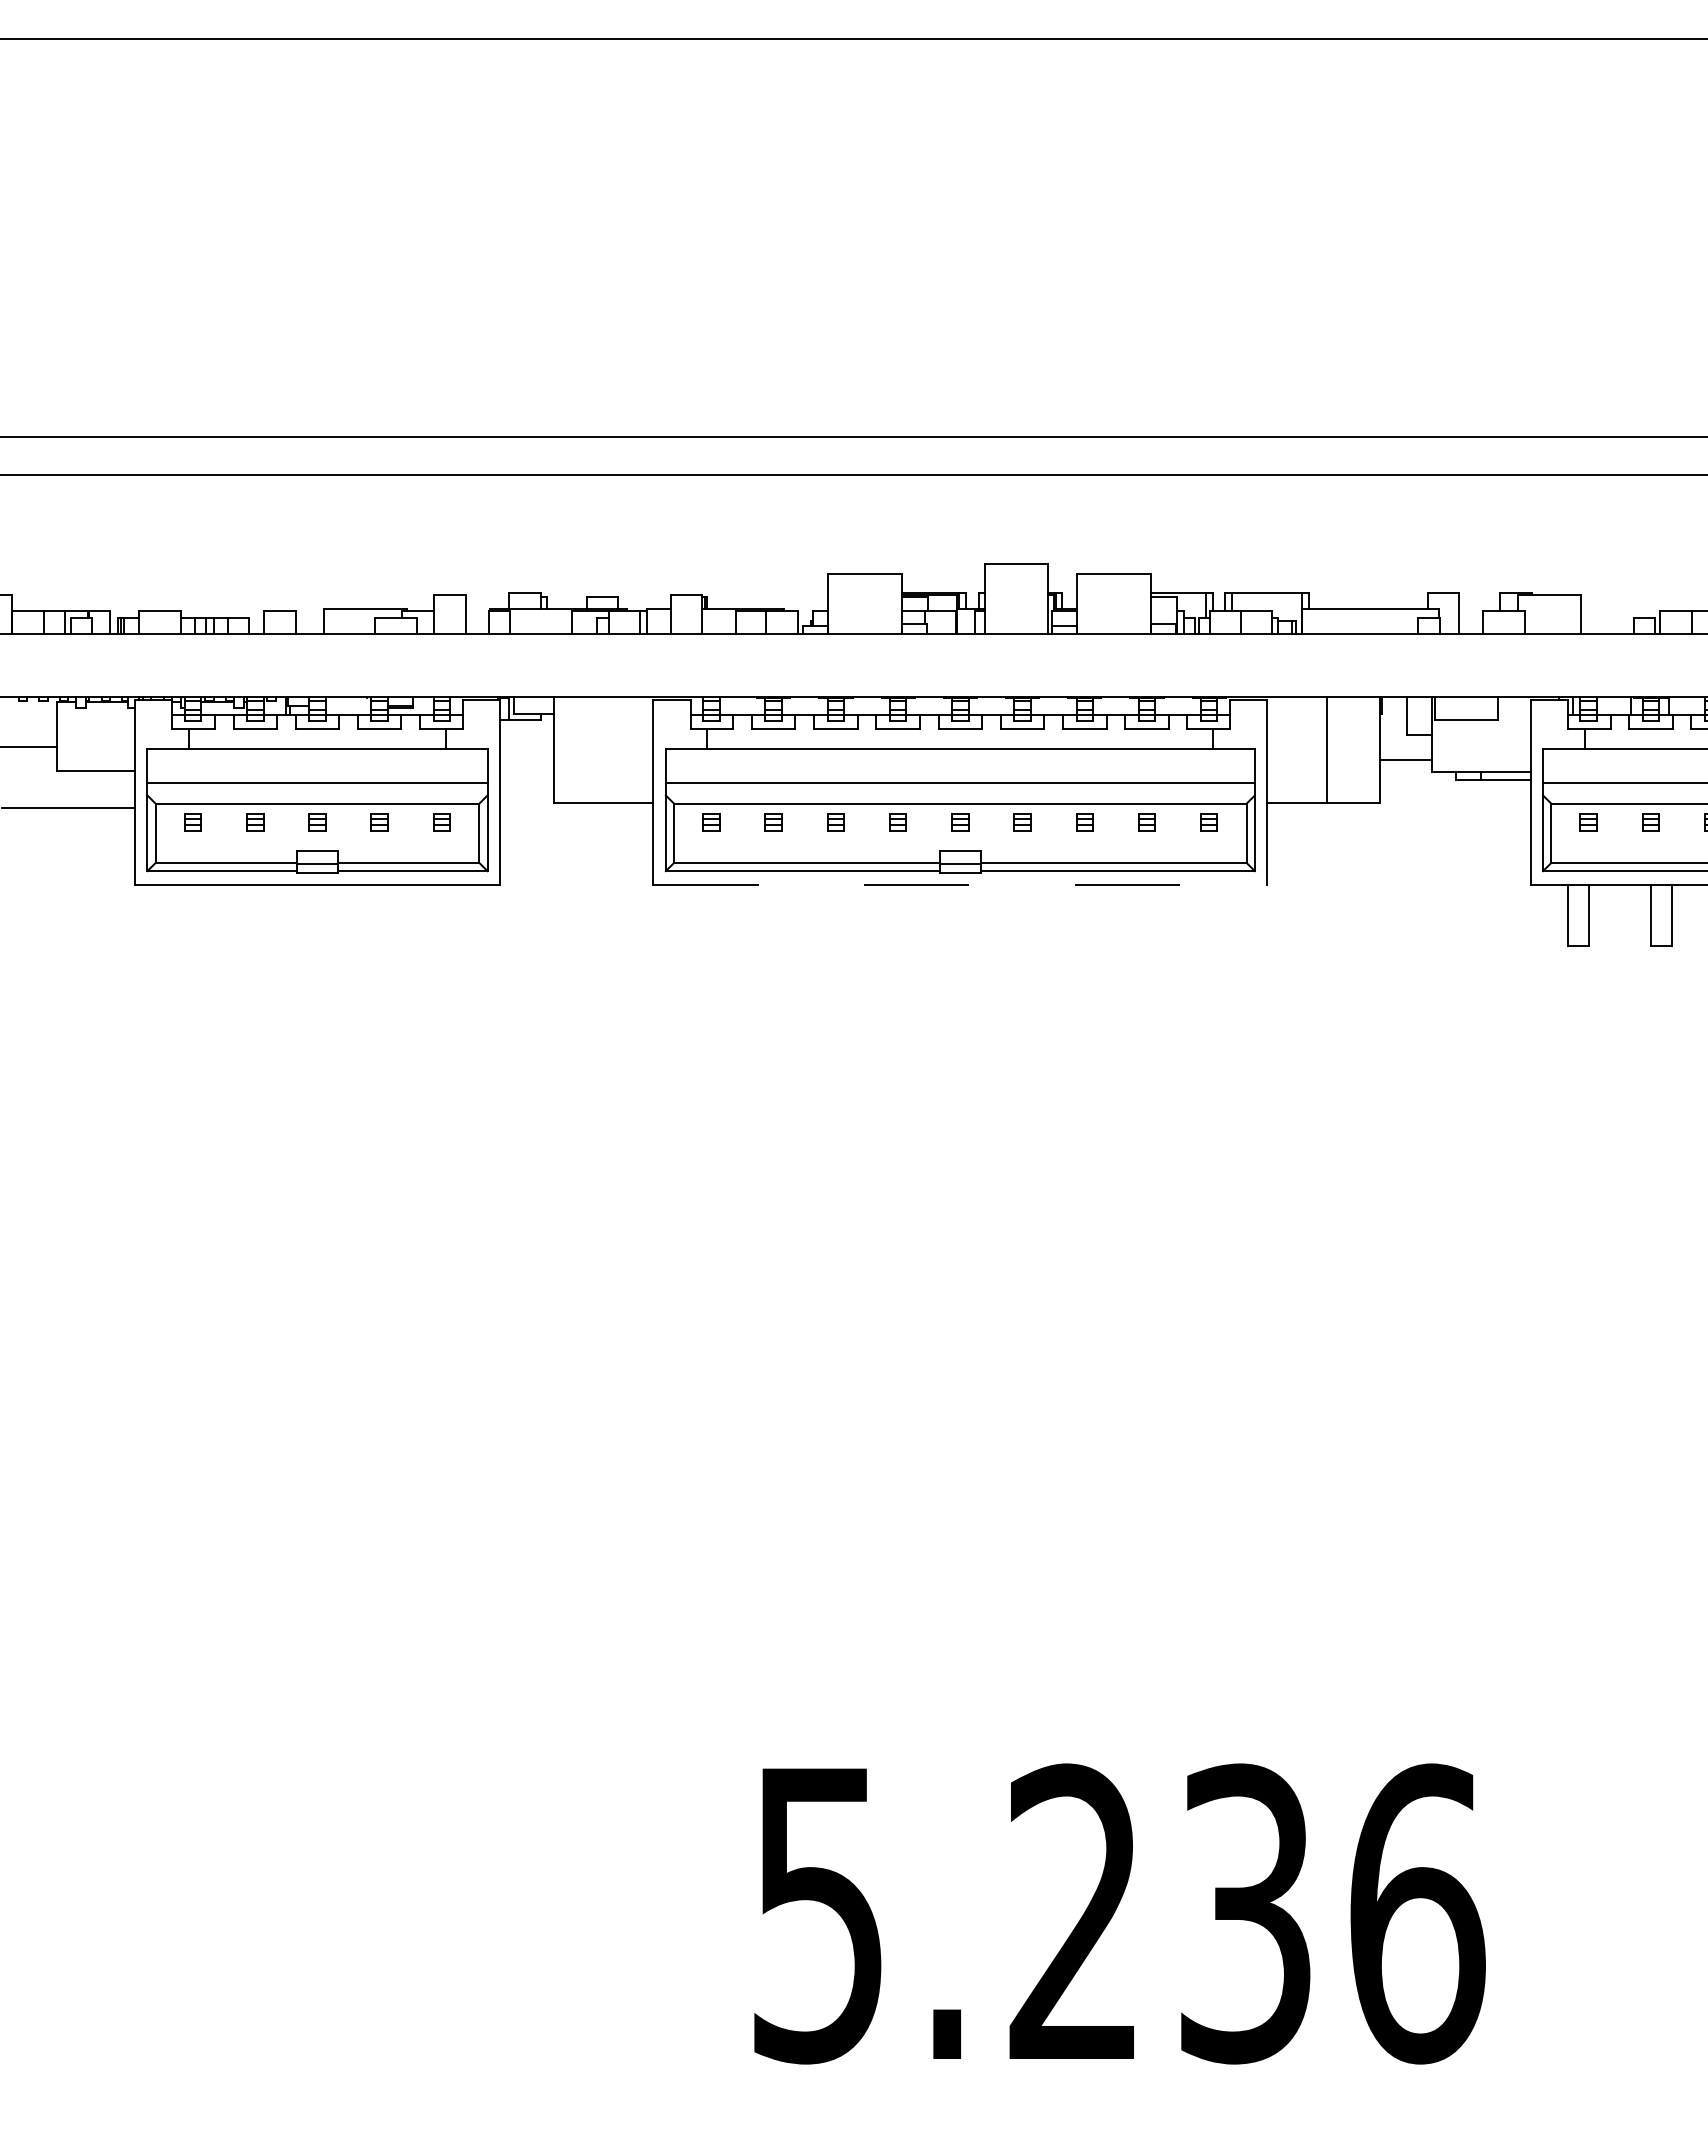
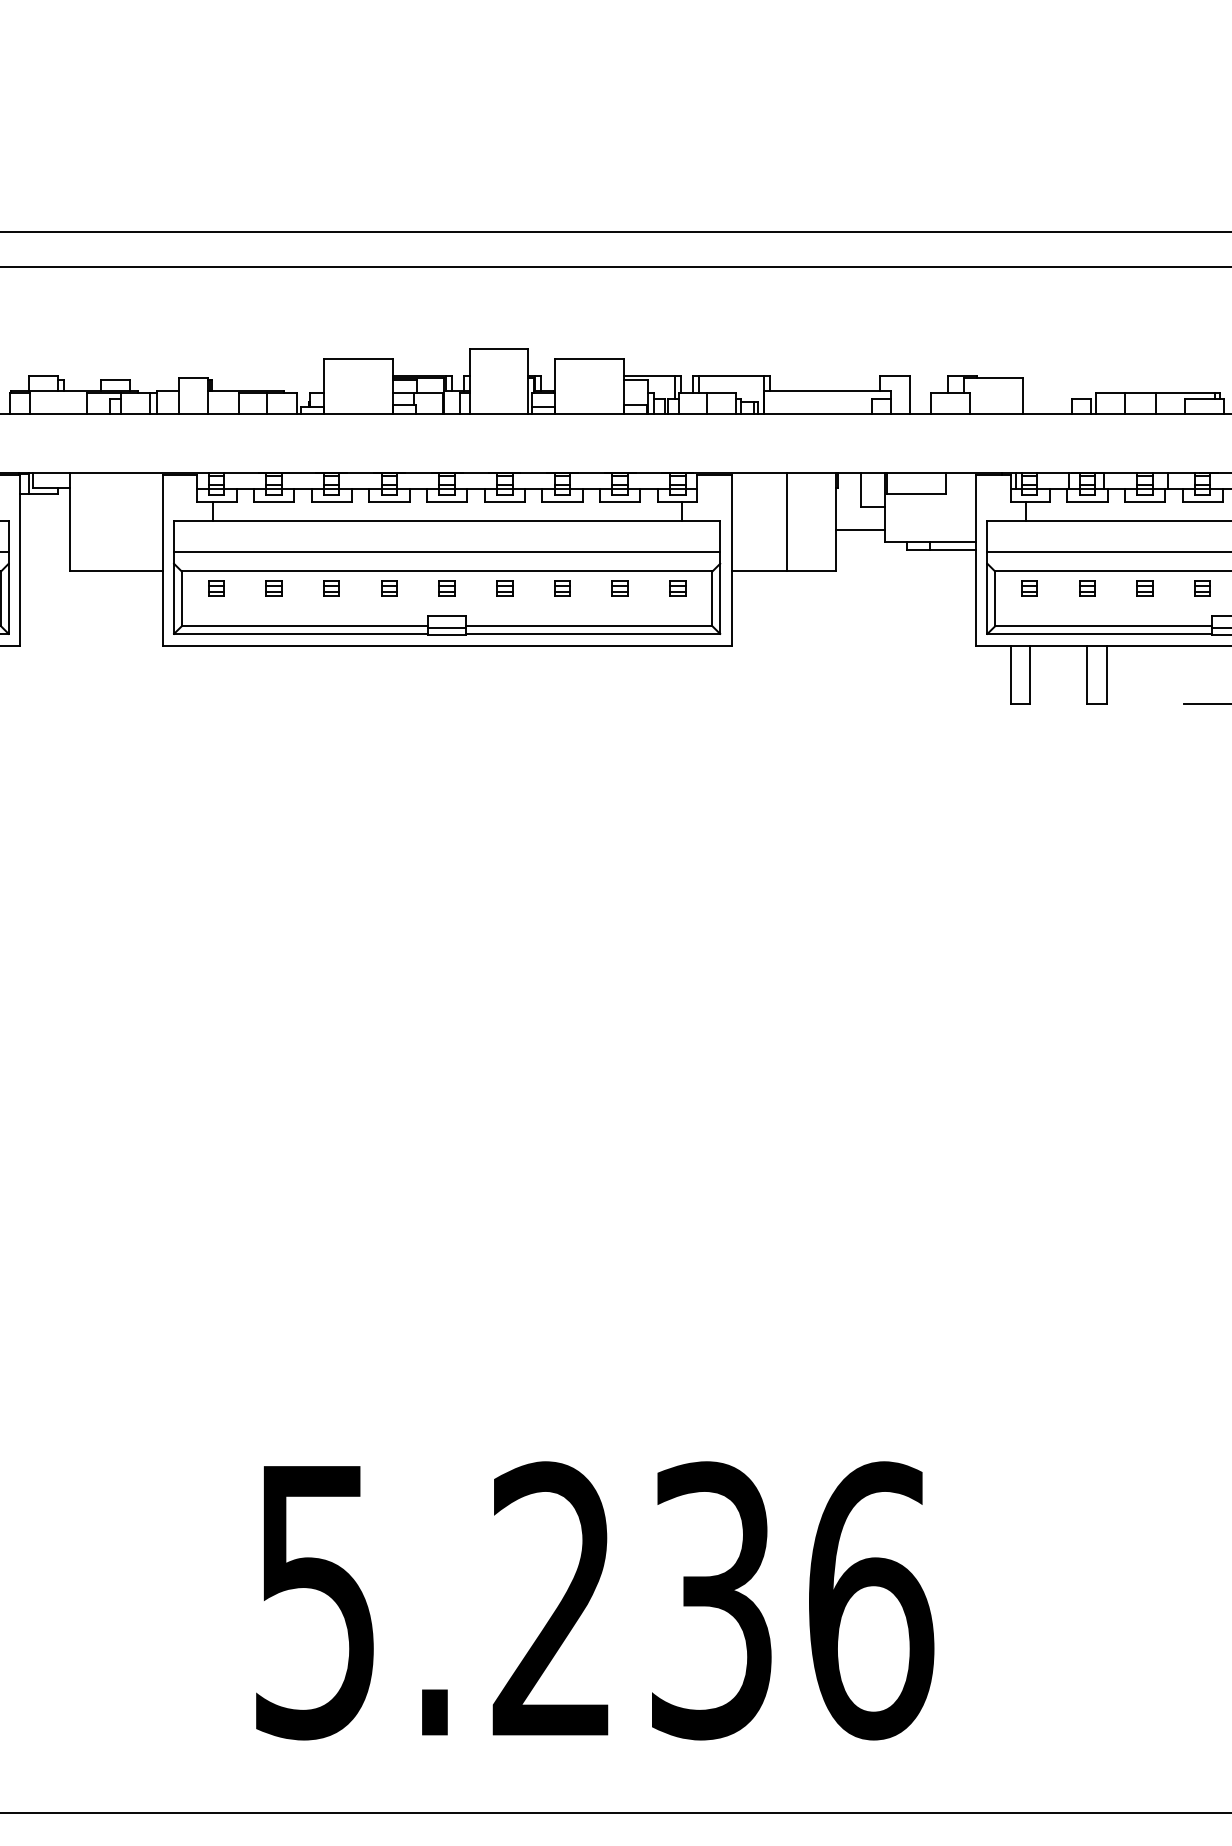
line: (960, 884) -> (447, 646), dashed -> solid

